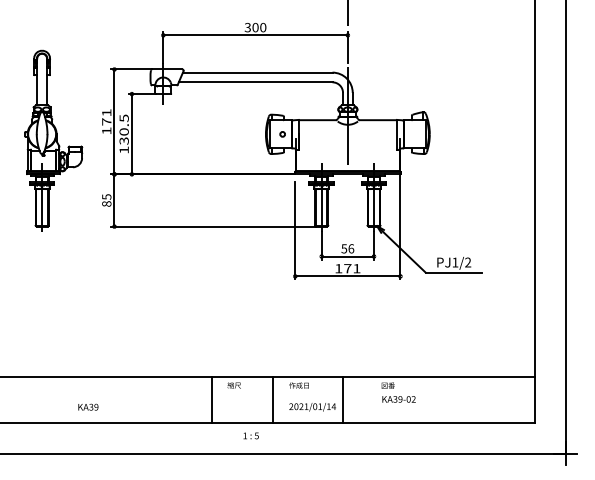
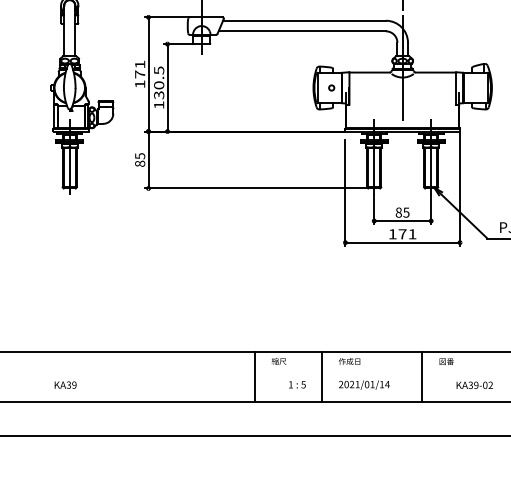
text: (347, 248) -> (402, 212), 56 -> 85
line: (342, 399) -> (421, 376), moved
text: (398, 399) -> (474, 385), moved
text: (88, 406) -> (65, 384), moved
text: (250, 435) -> (296, 384), moved

